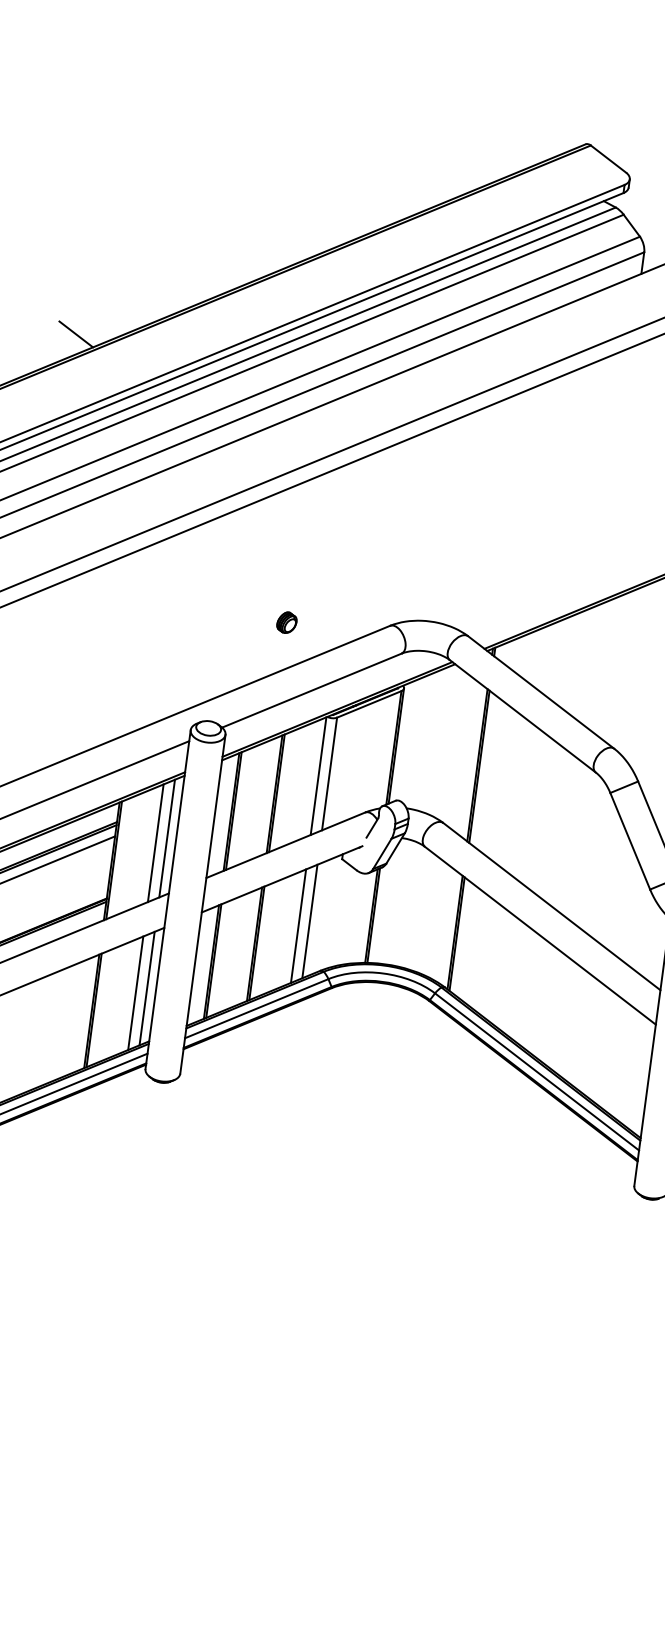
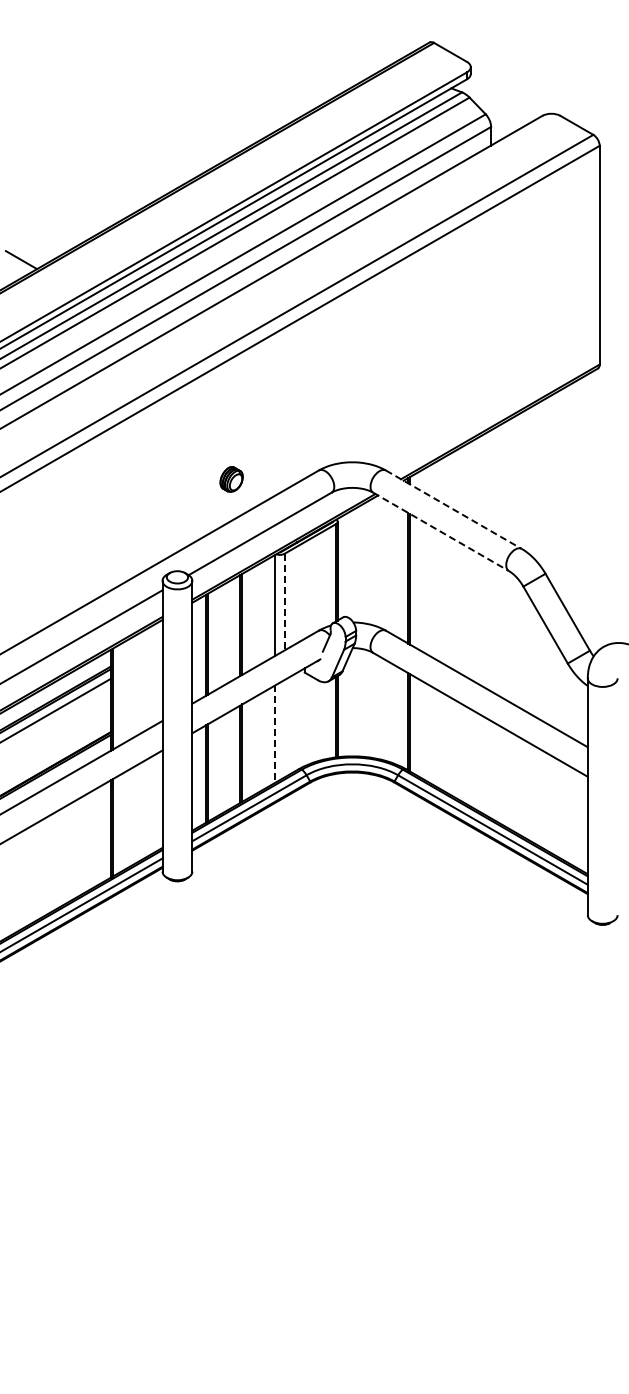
part: (286, 622) -> (231, 479), size x1.4
line: (542, 692) -> (454, 509), solid -> dashed
line: (523, 717) -> (441, 532), solid -> dashed
line: (329, 774) -> (284, 602), solid -> dashed
line: (166, 838) -> (154, 674), removed
line: (155, 842) -> (145, 679), removed
line: (309, 921) -> (284, 728), removed
line: (298, 925) -> (275, 733), solid -> dashed
line: (146, 988) -> (154, 803), removed
line: (135, 992) -> (145, 808), removed

